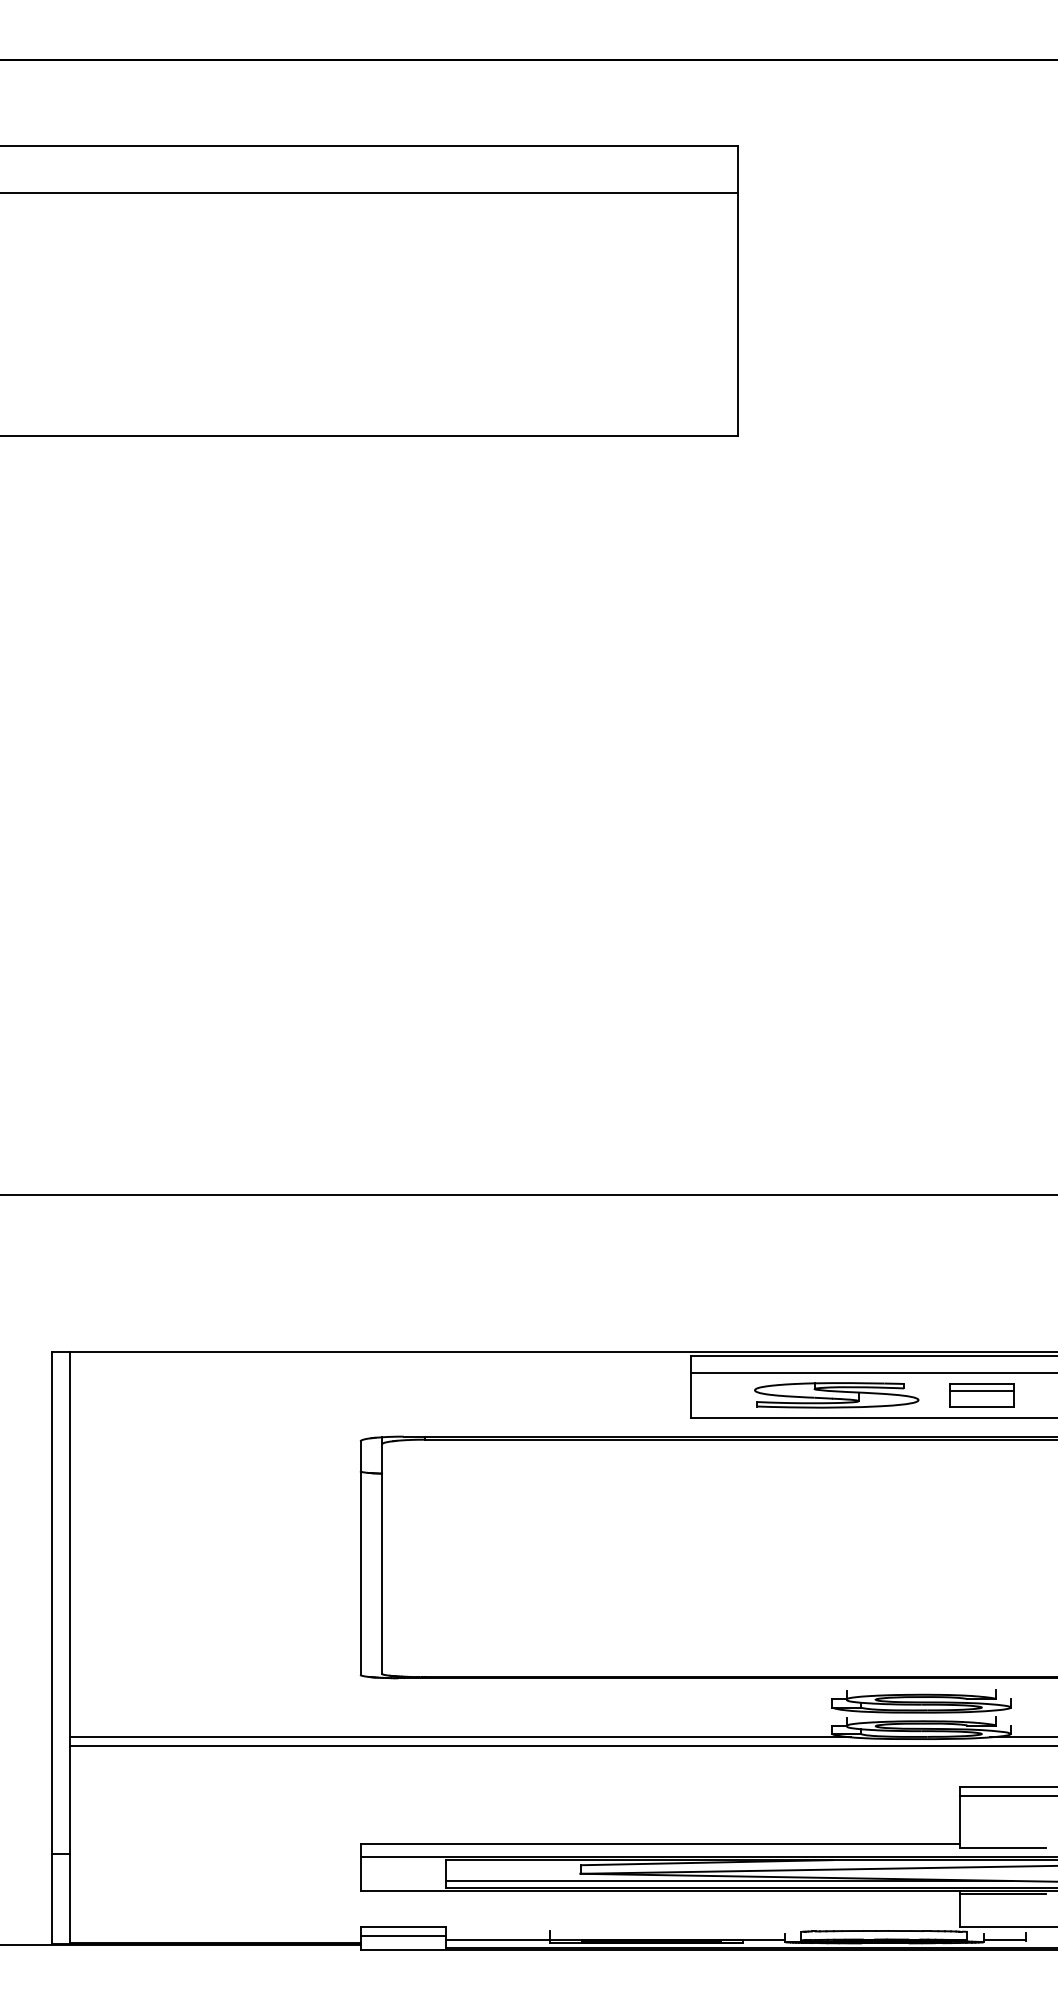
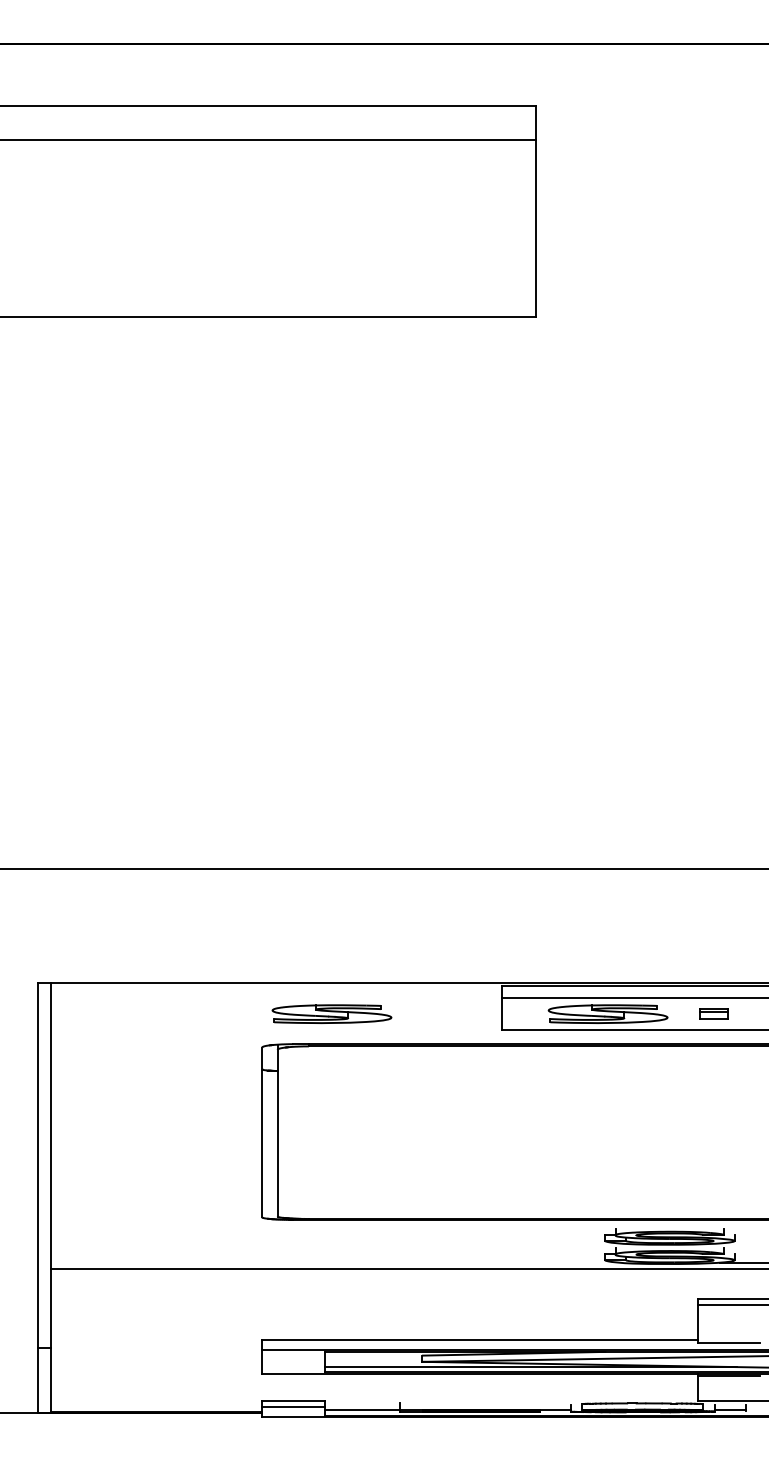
part: (456, 1395) -> (331, 1014), added
part: (981, 1395) -> (713, 1014), size x0.6
line: (460, 1737) -> (334, 1262), removed

